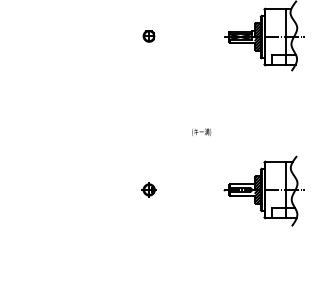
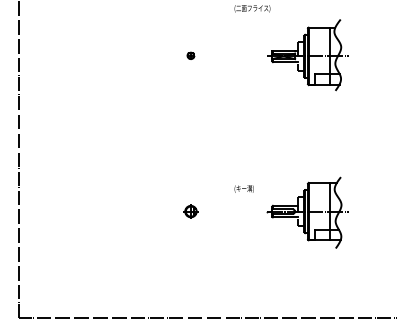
part: (148, 36) -> (190, 55), size x0.6
hatch: (257, 37) -> (300, 56), removed
text: (200, 131) -> (243, 188), moved
hatch: (257, 189) -> (300, 211), removed

